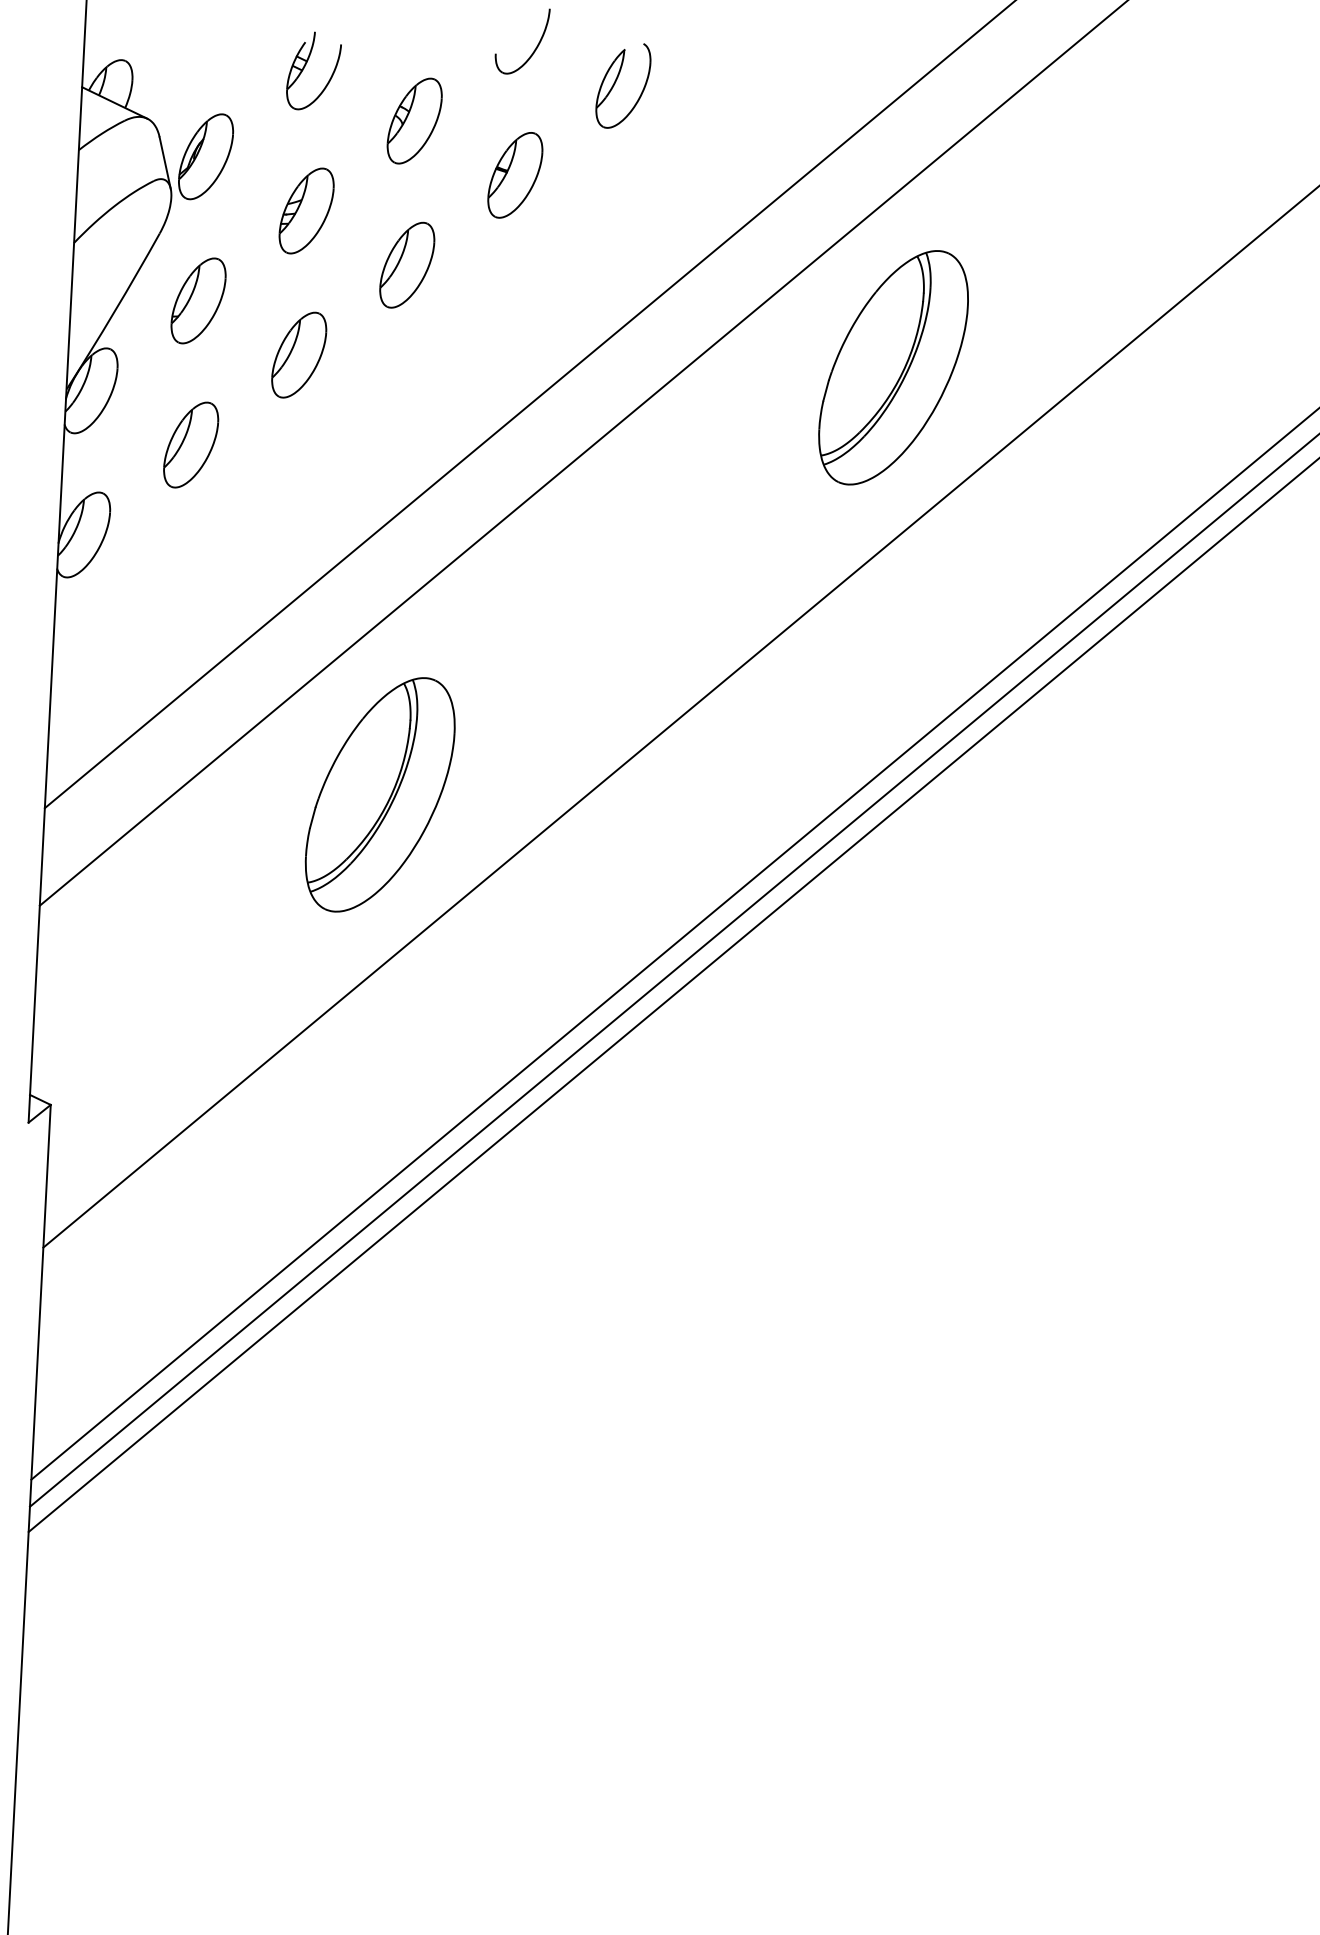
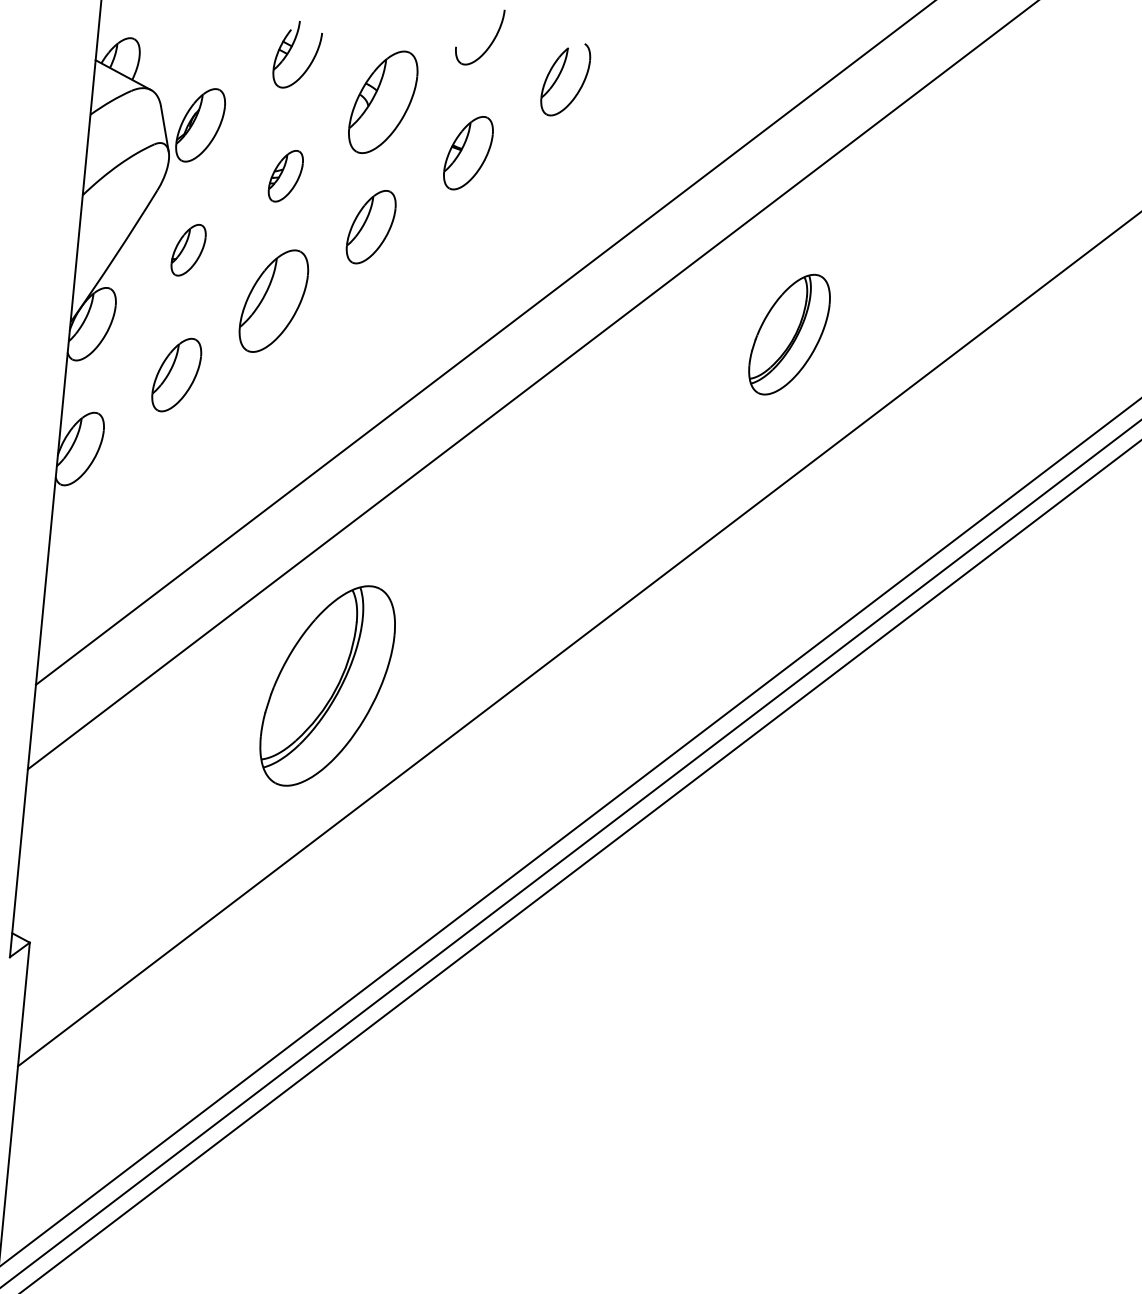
part: (414, 120) -> (382, 101), size x1.4
part: (306, 210) -> (285, 175), size x0.7
part: (198, 300) -> (188, 249), size x0.7
part: (299, 354) -> (274, 300), size x1.4
part: (893, 367) -> (789, 334), size x0.6

